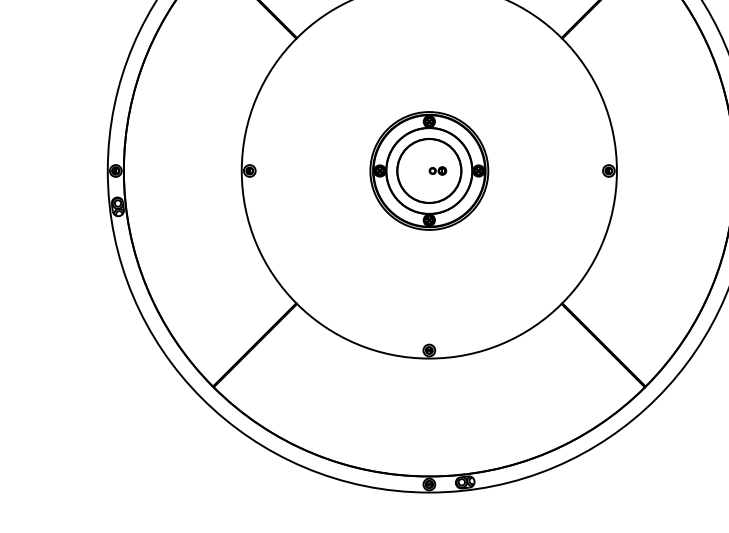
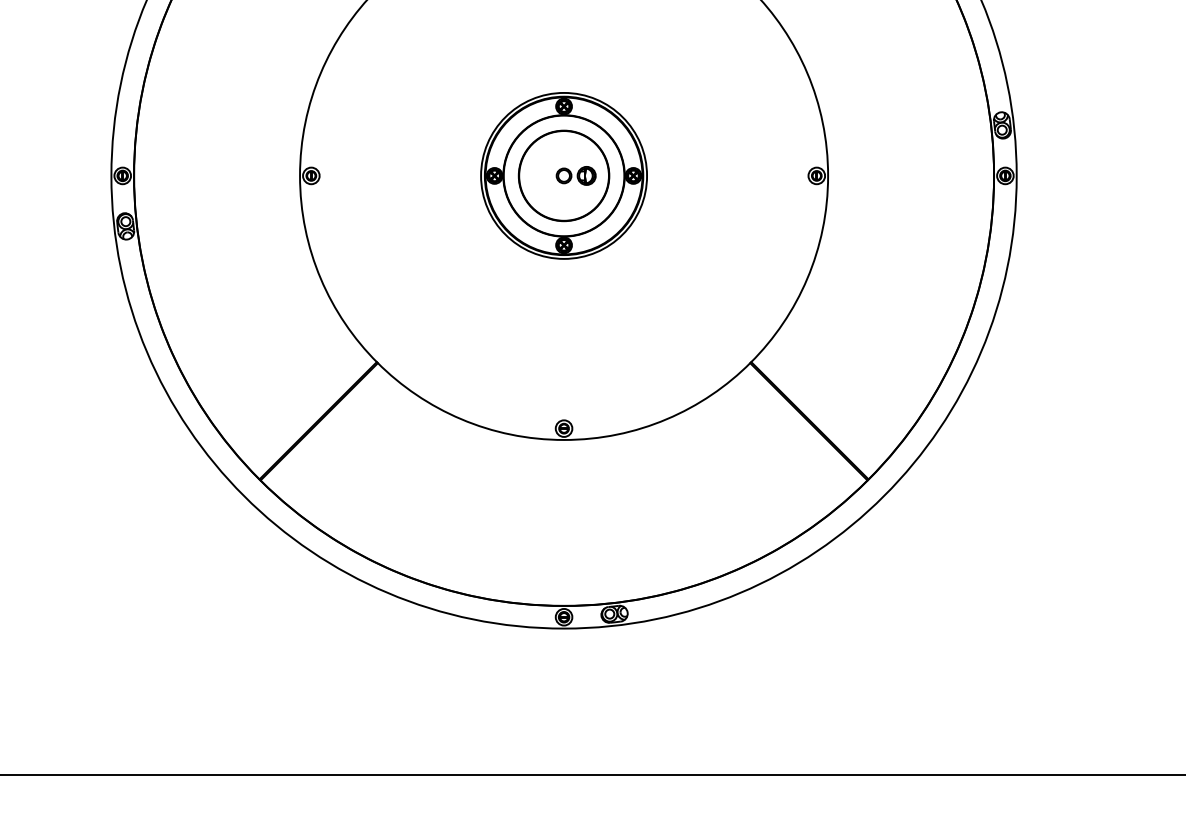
part: (437, 170) -> (575, 175), size x1.67

